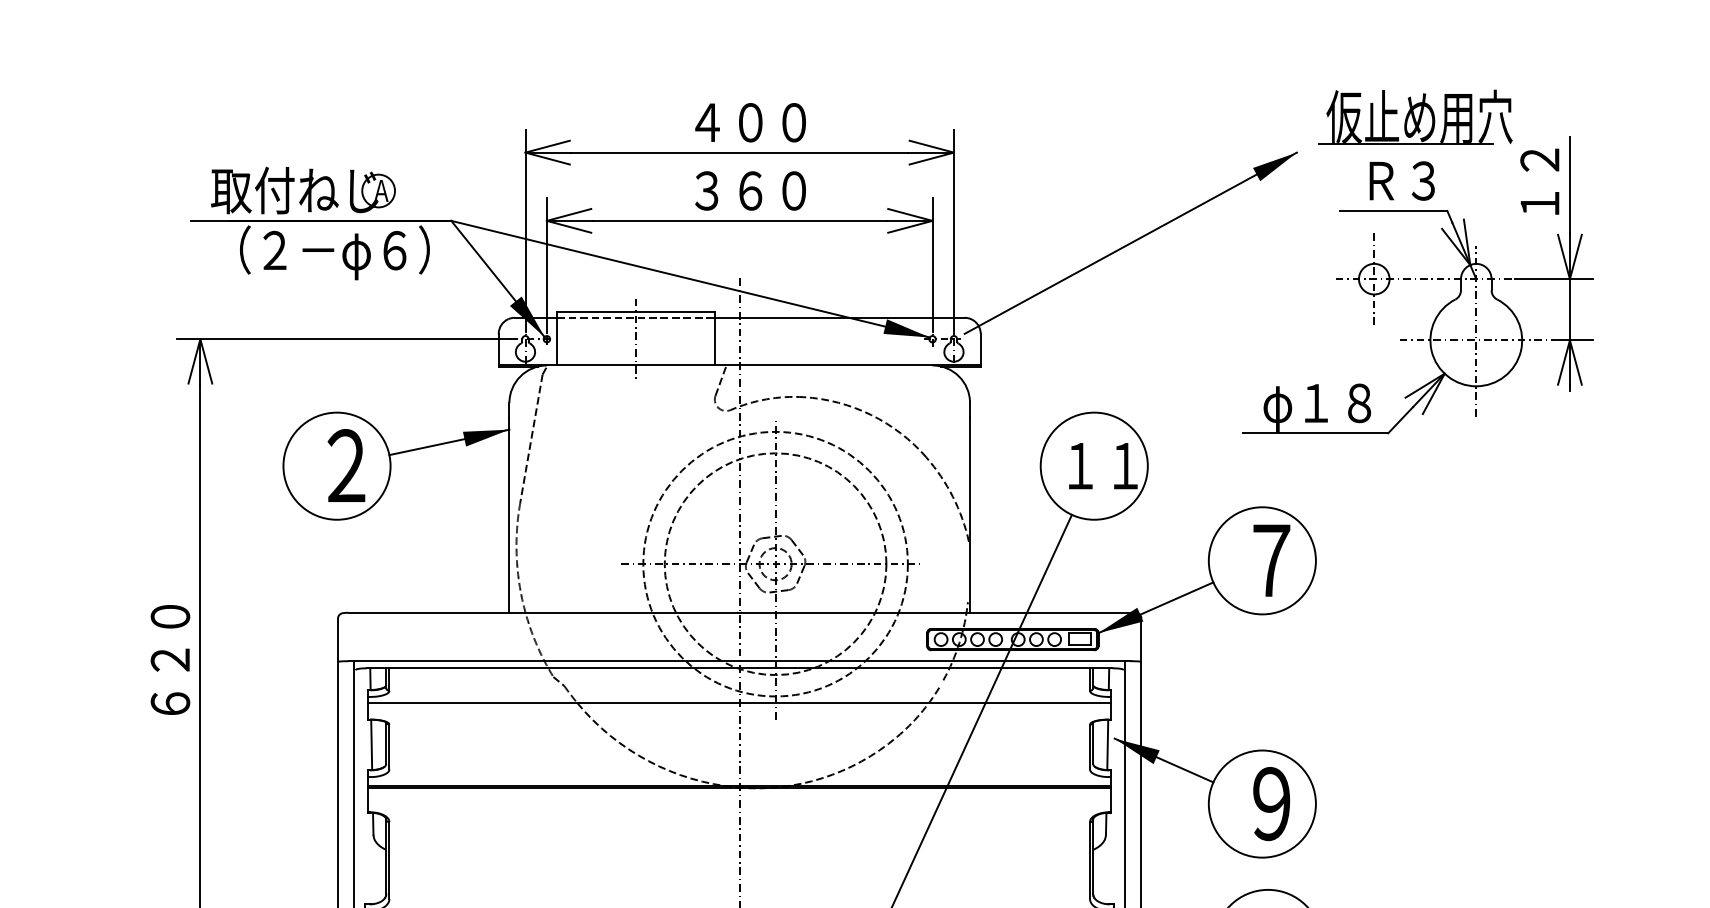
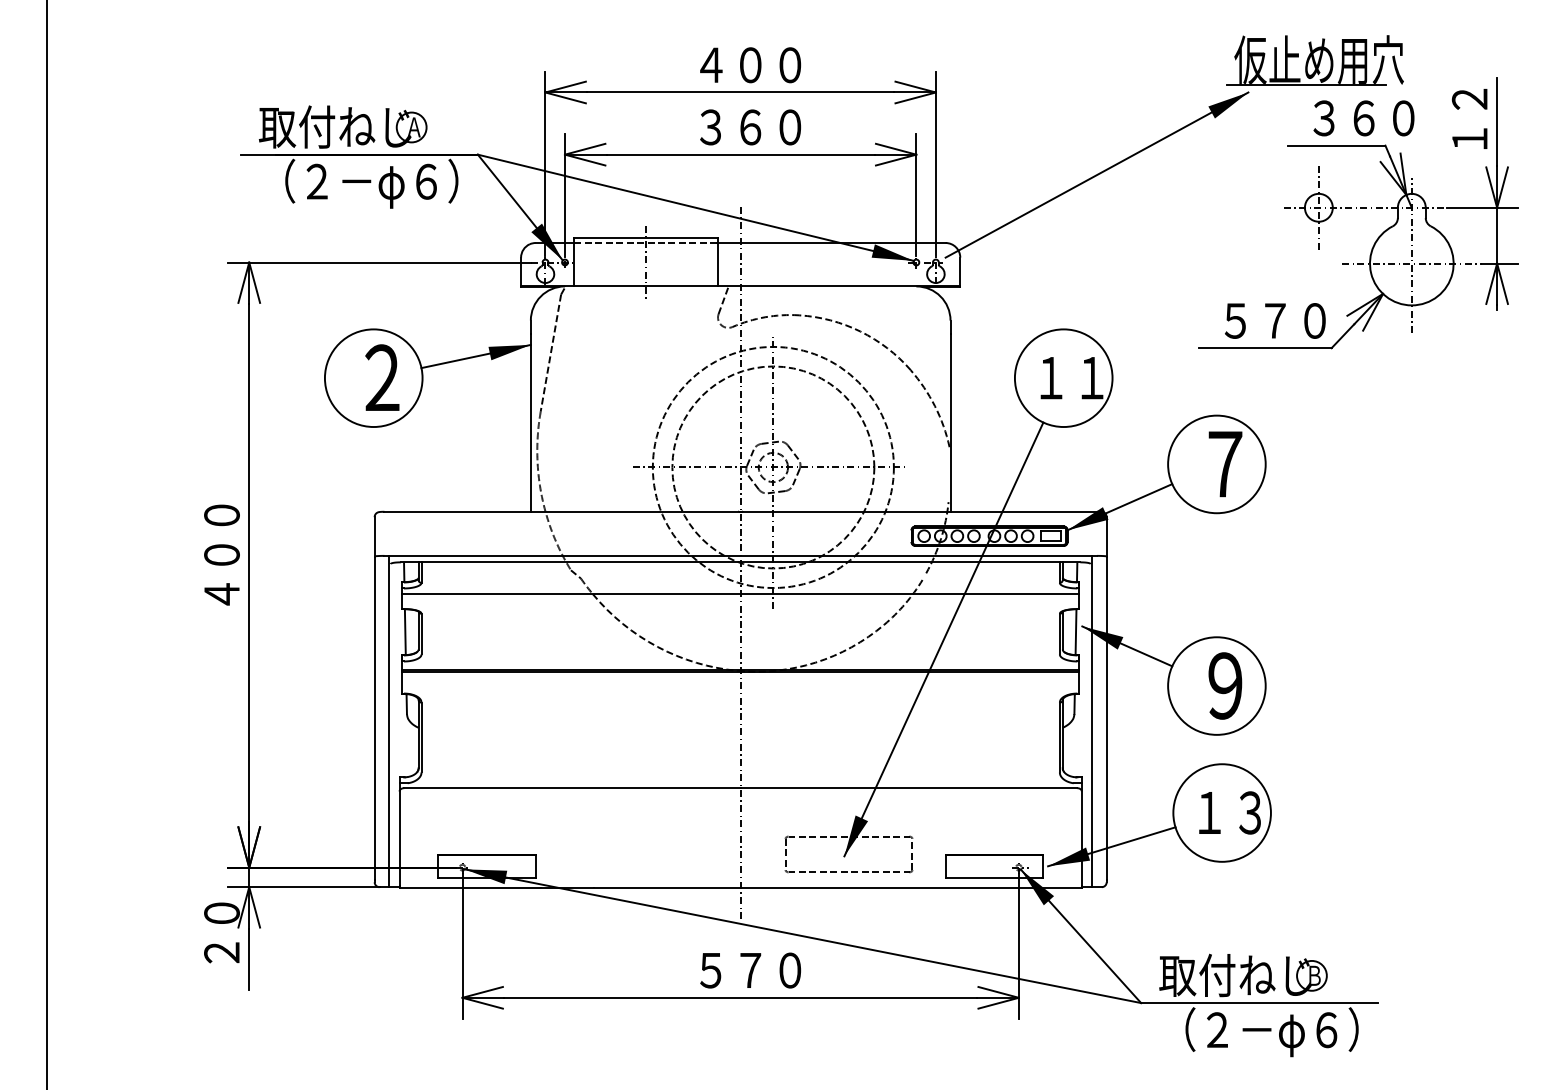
part: (1414, 117) -> (1314, 60), moved
text: (1423, 181) -> (1363, 118), Ｒ３ -> ３６０
text: (1322, 407) -> (1271, 324), φ１８ -> ５７０
text: (169, 681) -> (221, 574), ６２０ -> ４００

